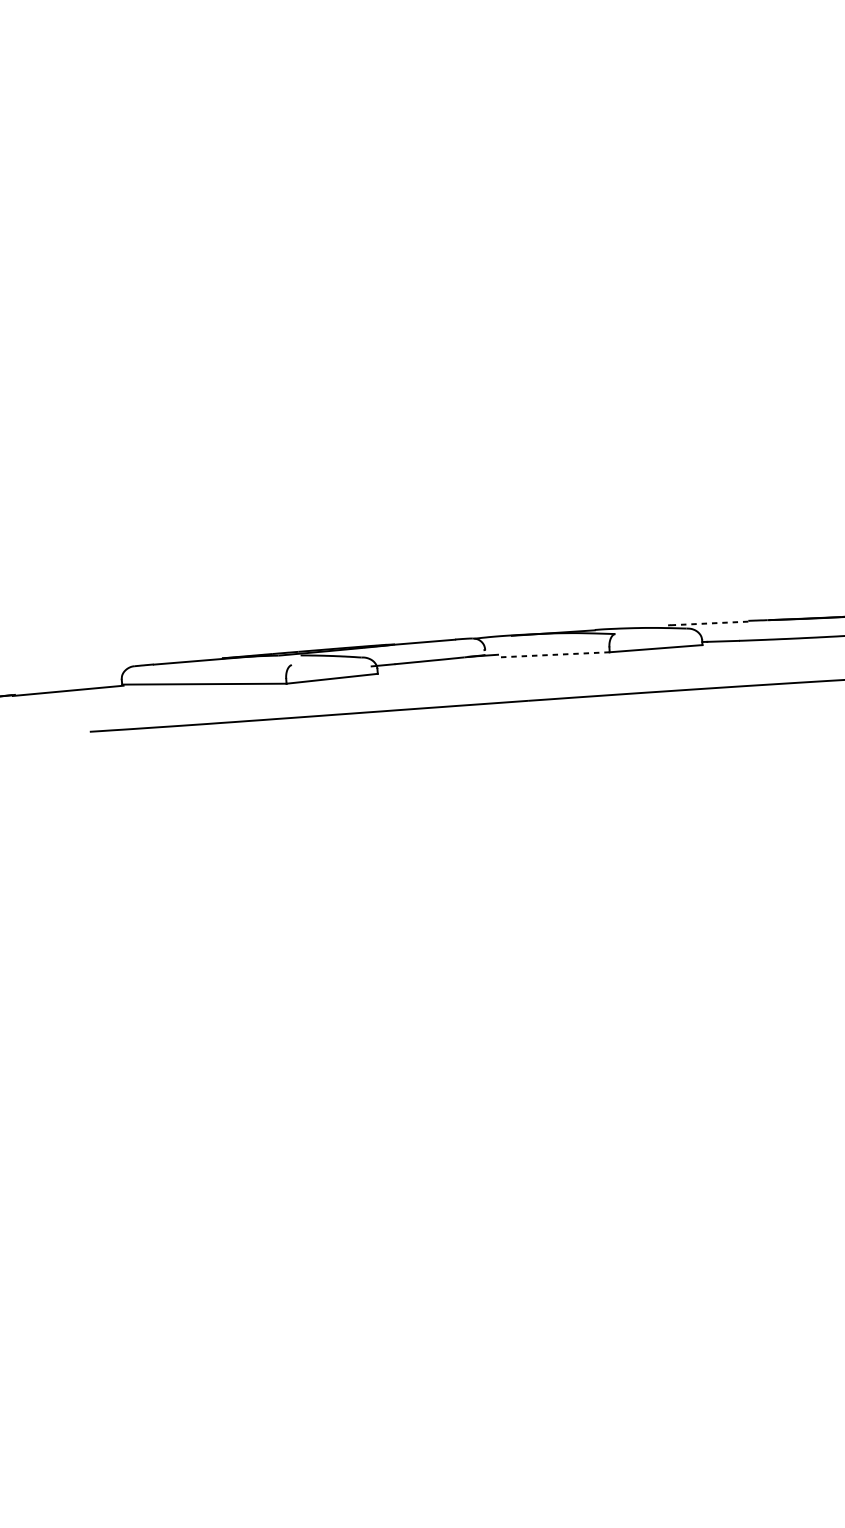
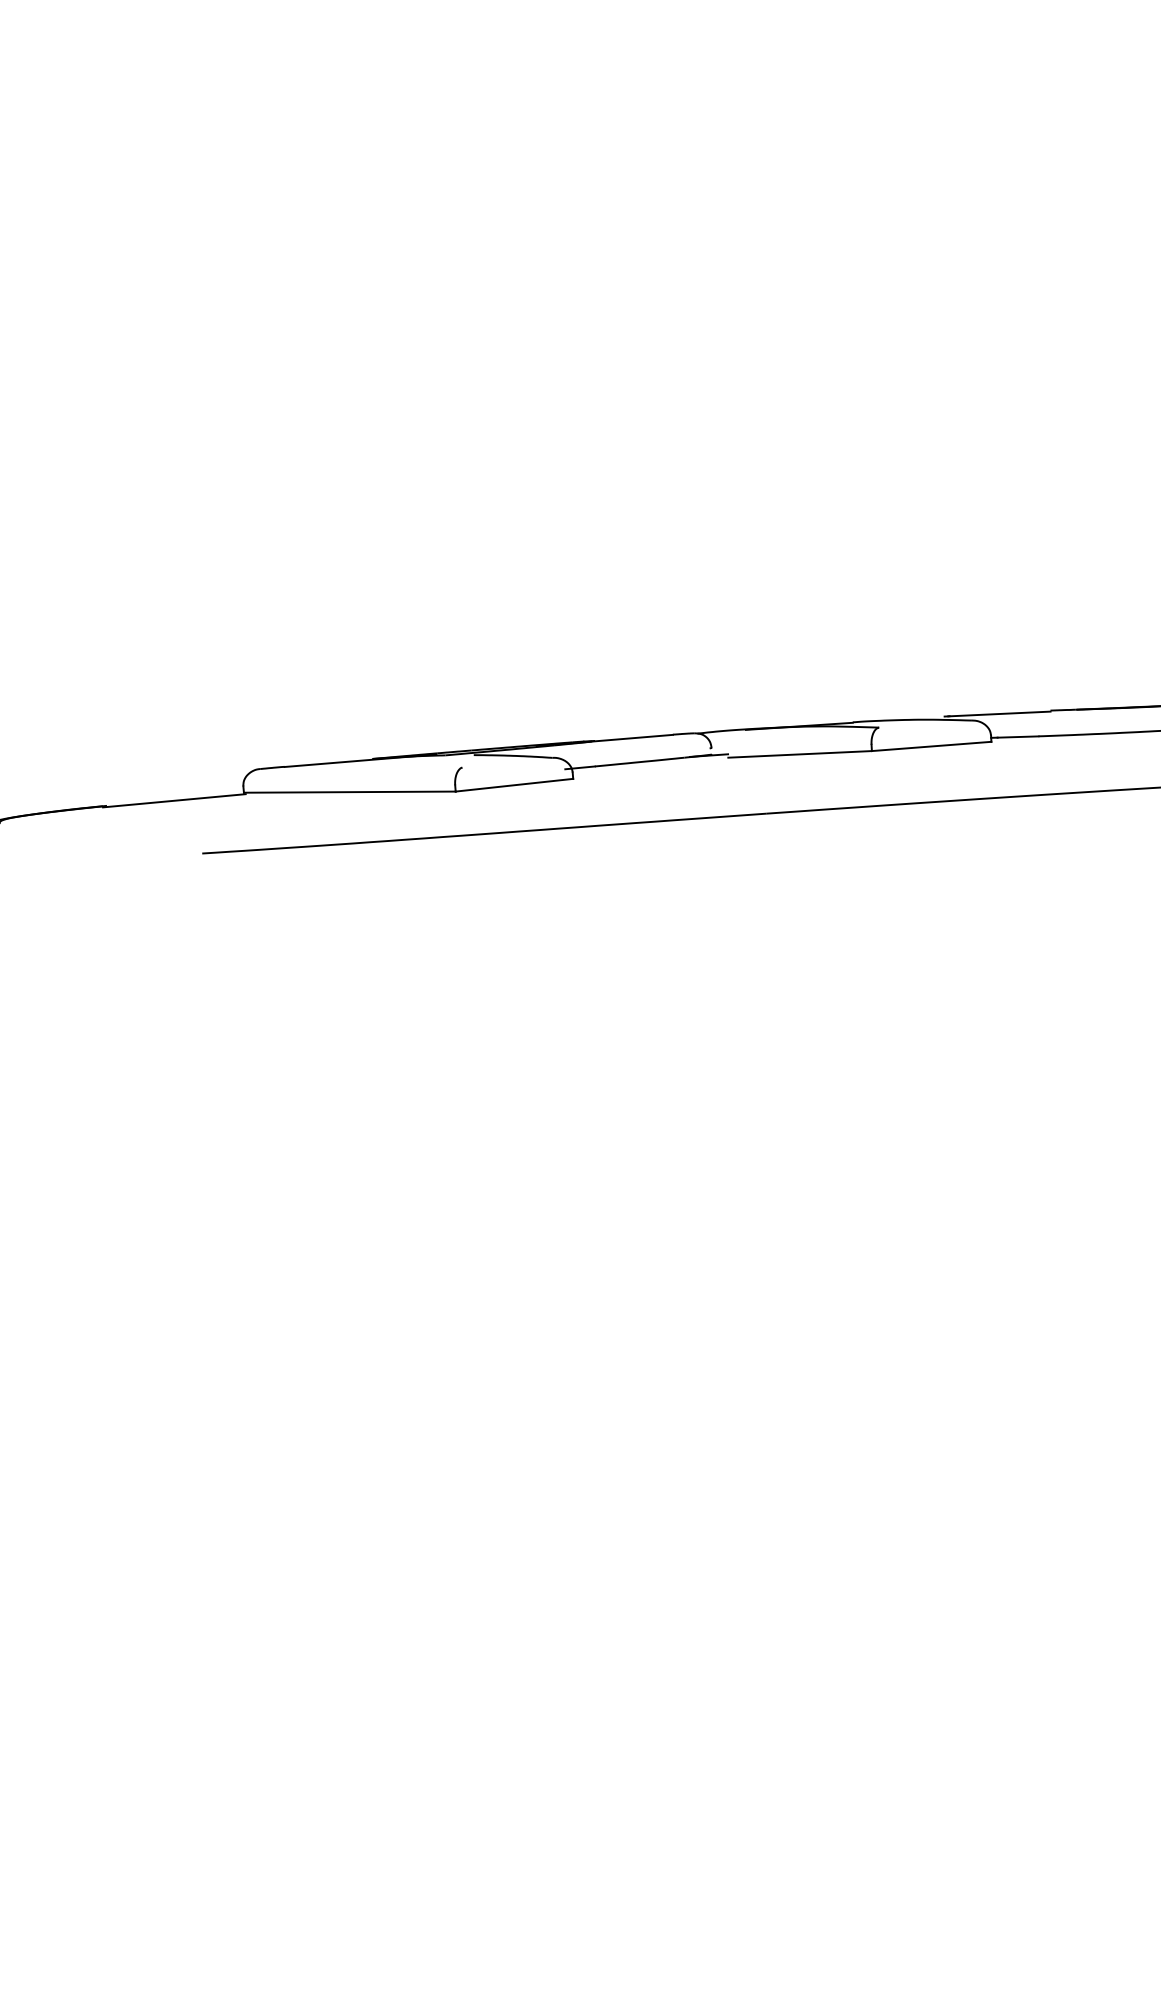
line: (707, 623) -> (997, 714), dashed -> solid
line: (554, 654) -> (800, 754), dashed -> solid

